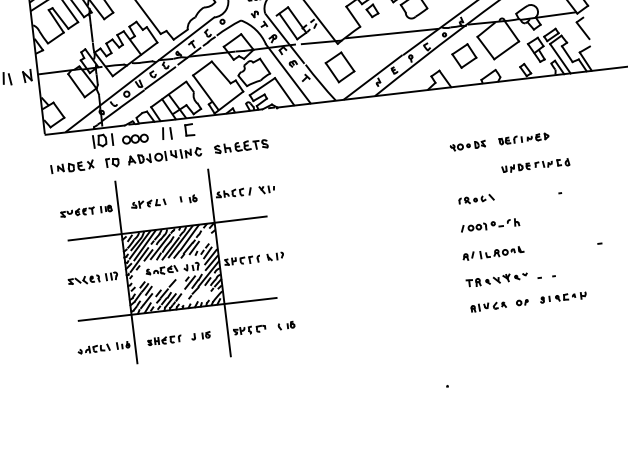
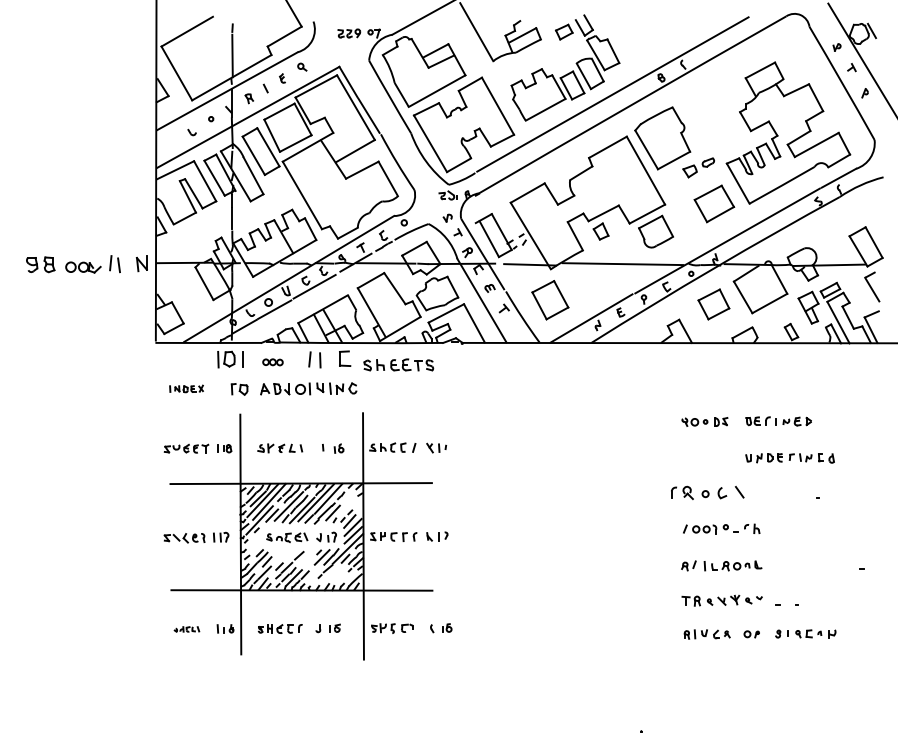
part: (135, 139) -> (272, 362), size x0.6
part: (241, 146) -> (398, 364), moved
part: (72, 166) -> (186, 388), size x0.6
part: (476, 199) -> (707, 492), size x1.6
part: (93, 349) -> (186, 629), size x0.6

